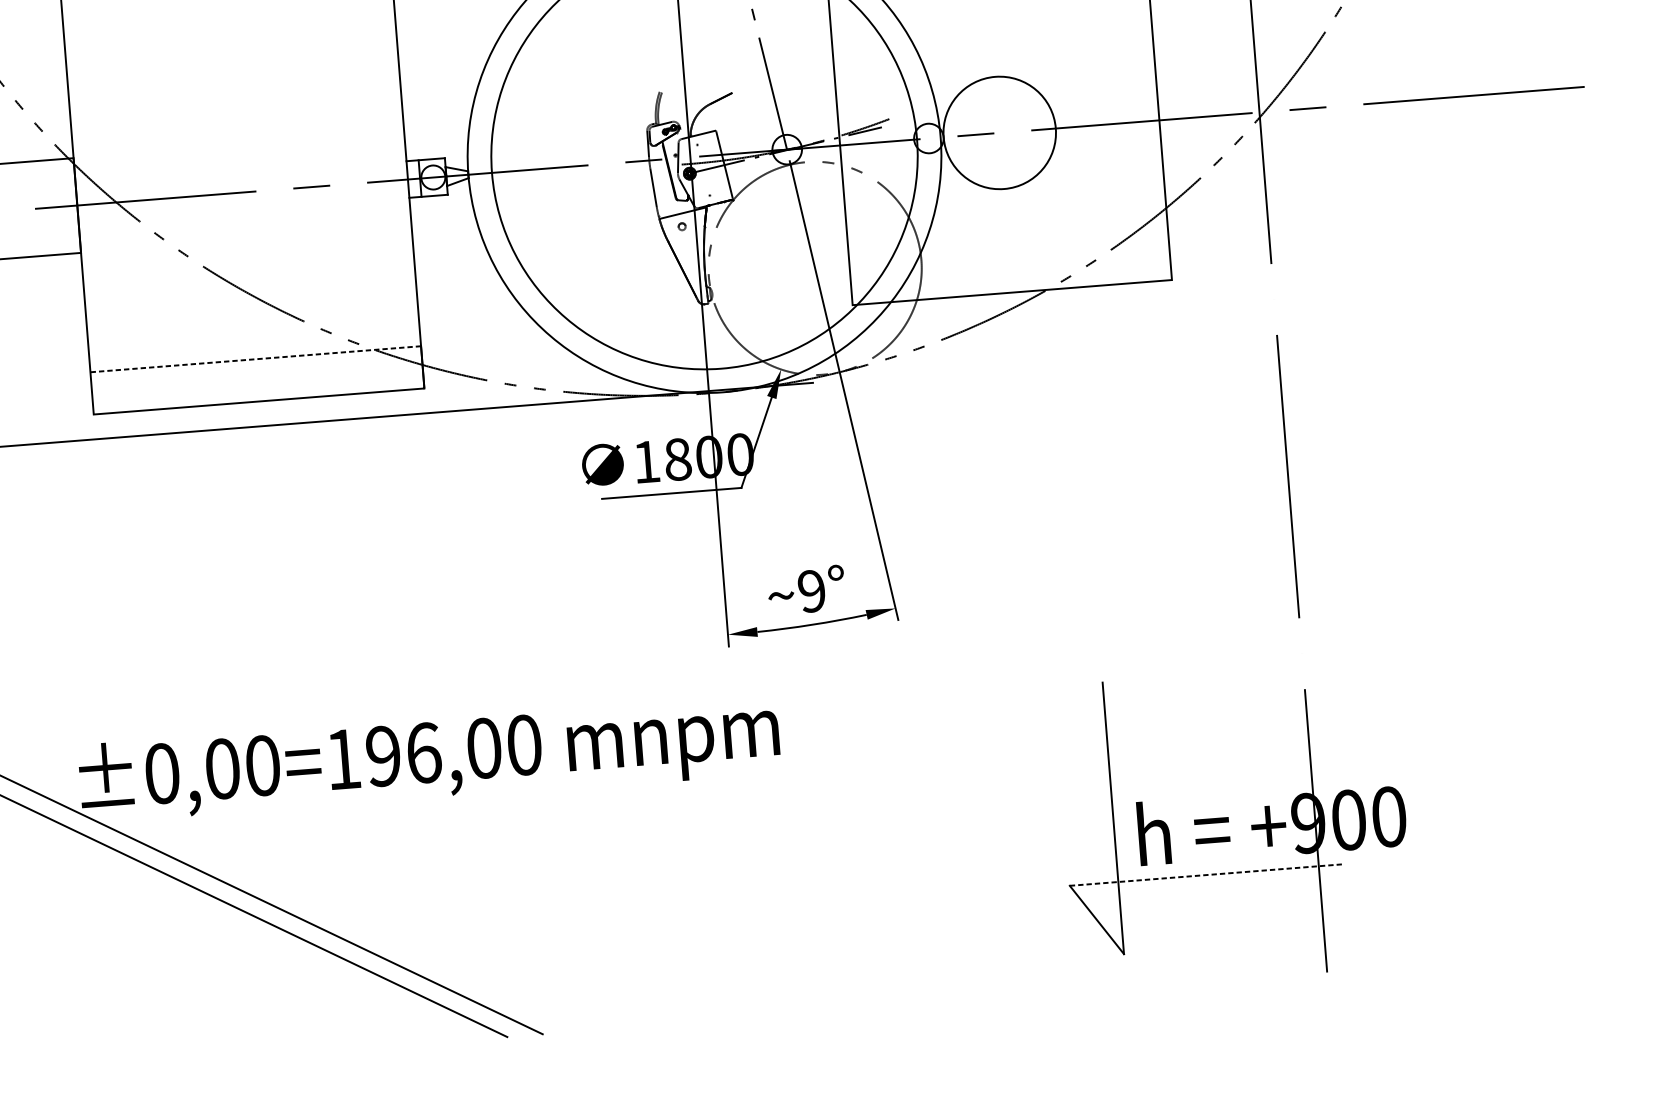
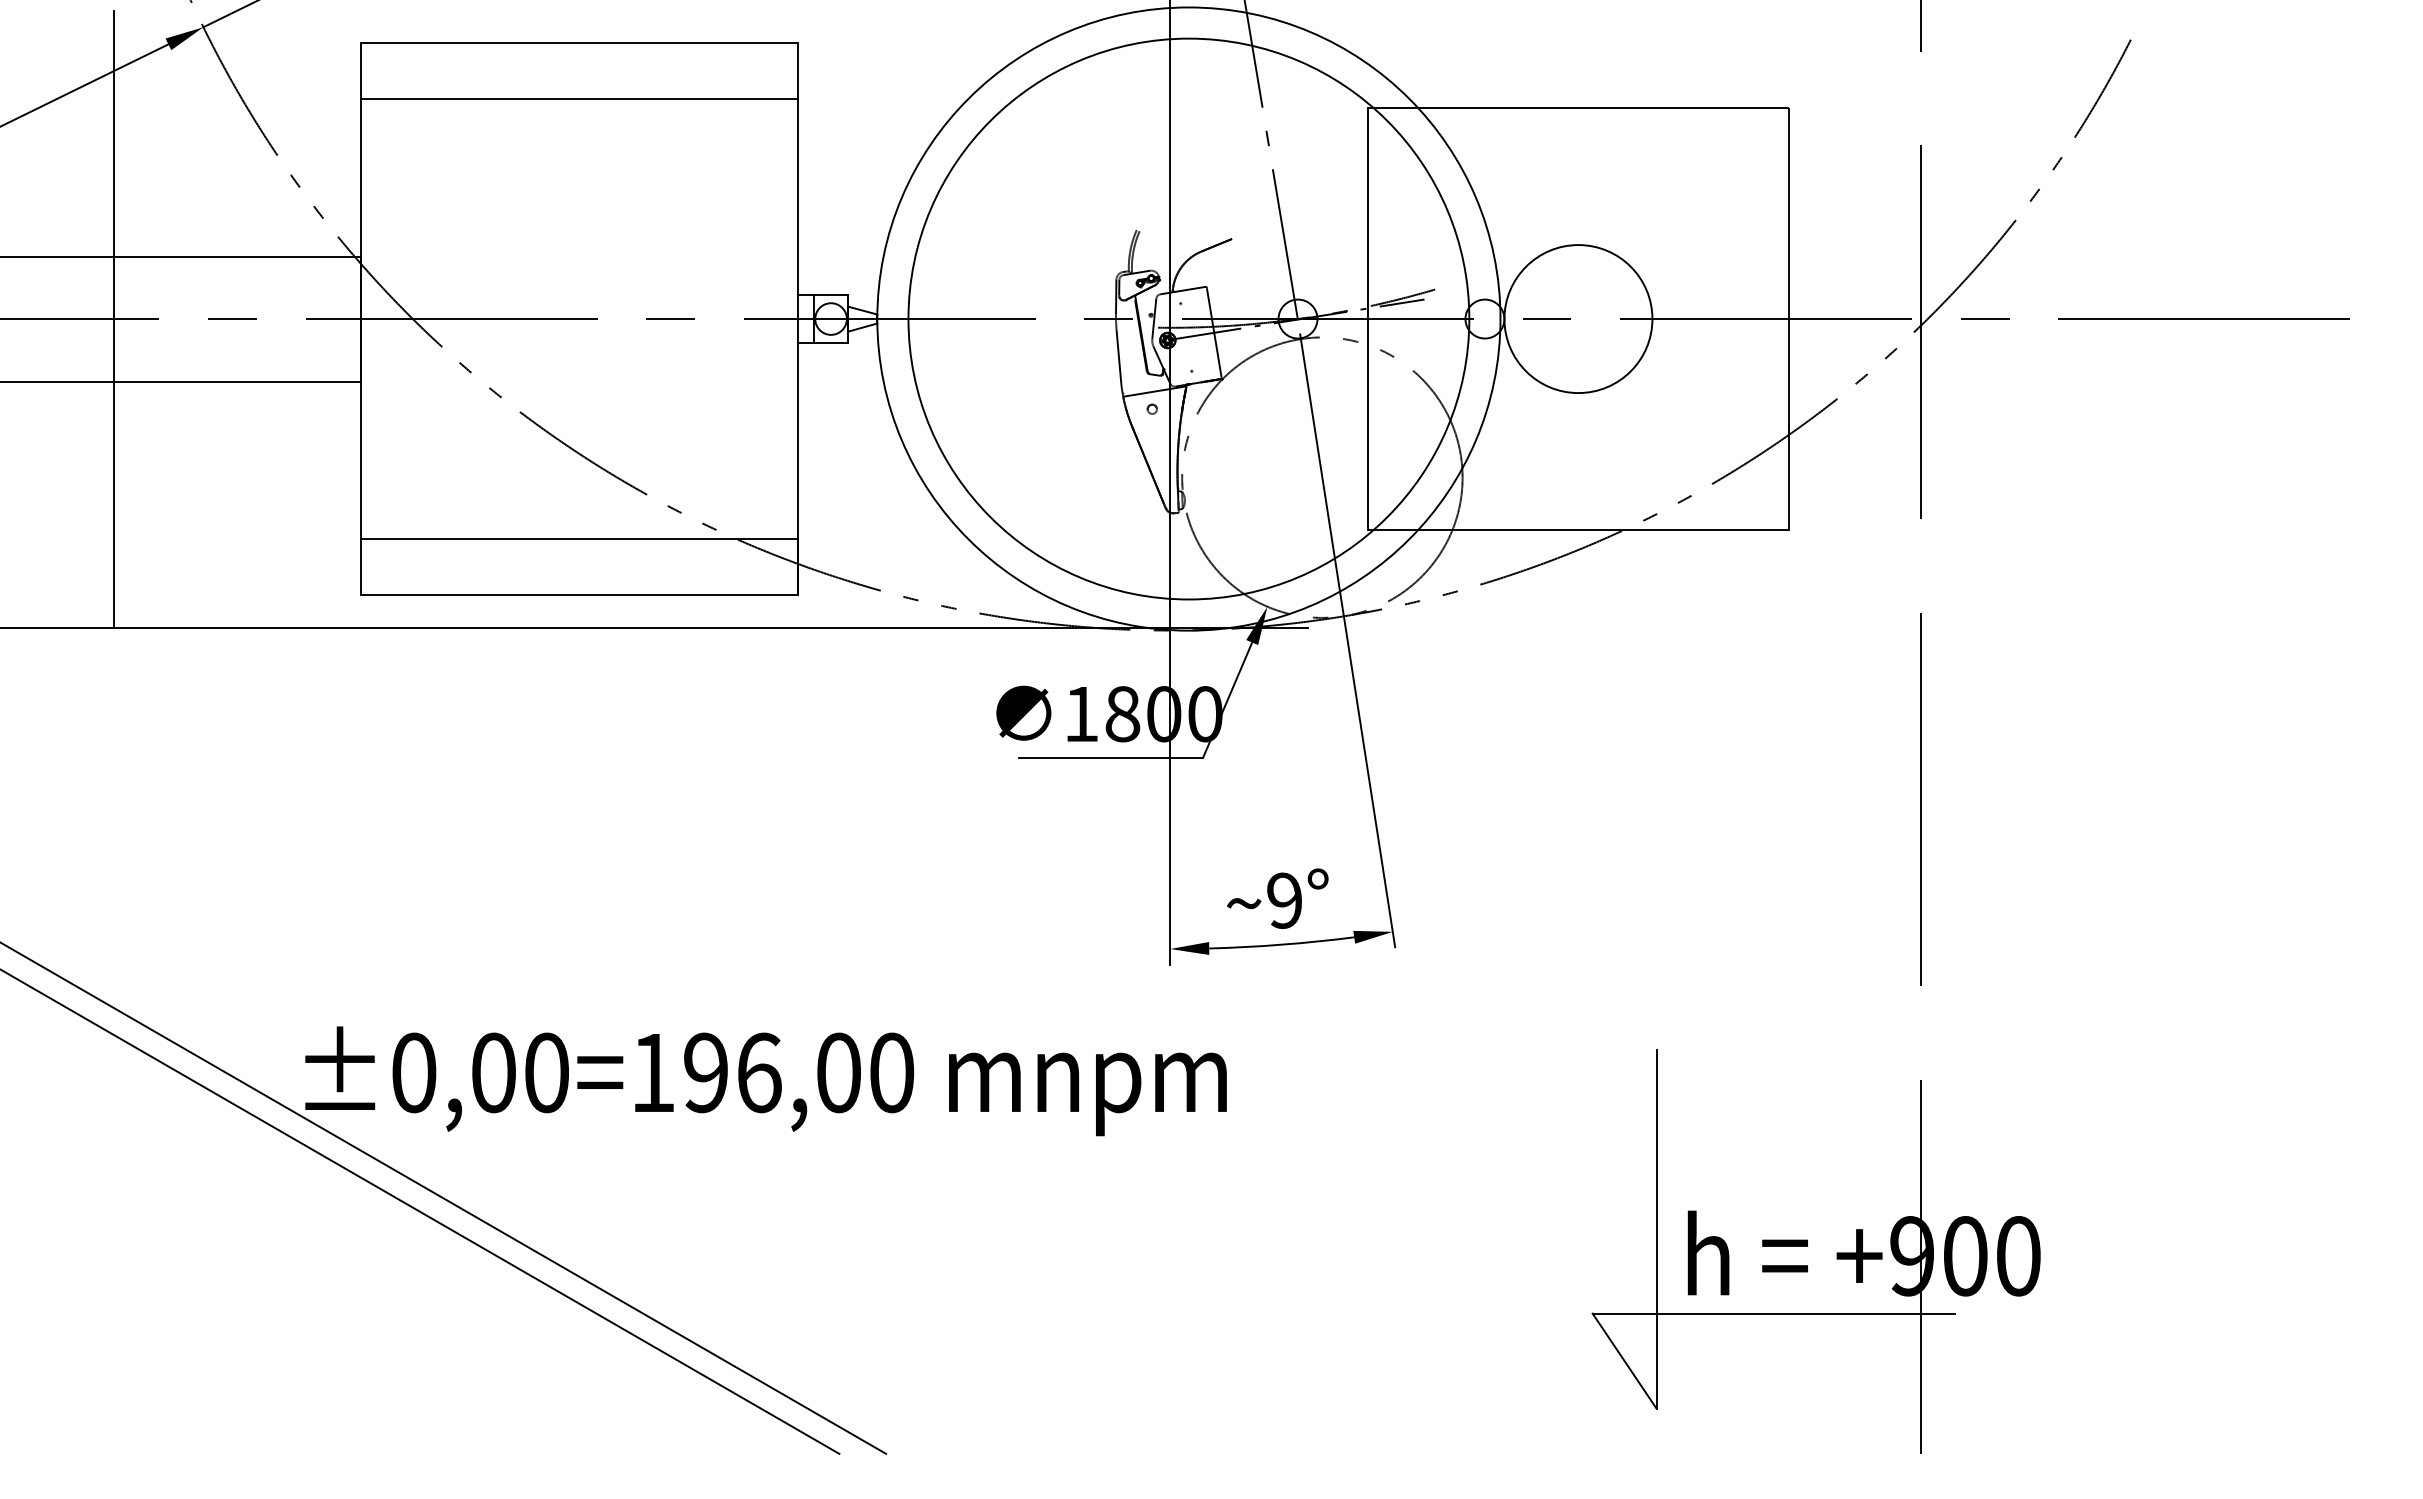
line: (229, 26) -> (579, 99), added
line: (255, 359) -> (578, 539), dashed -> solid
line: (1206, 874) -> (1773, 1313), dashed -> solid

